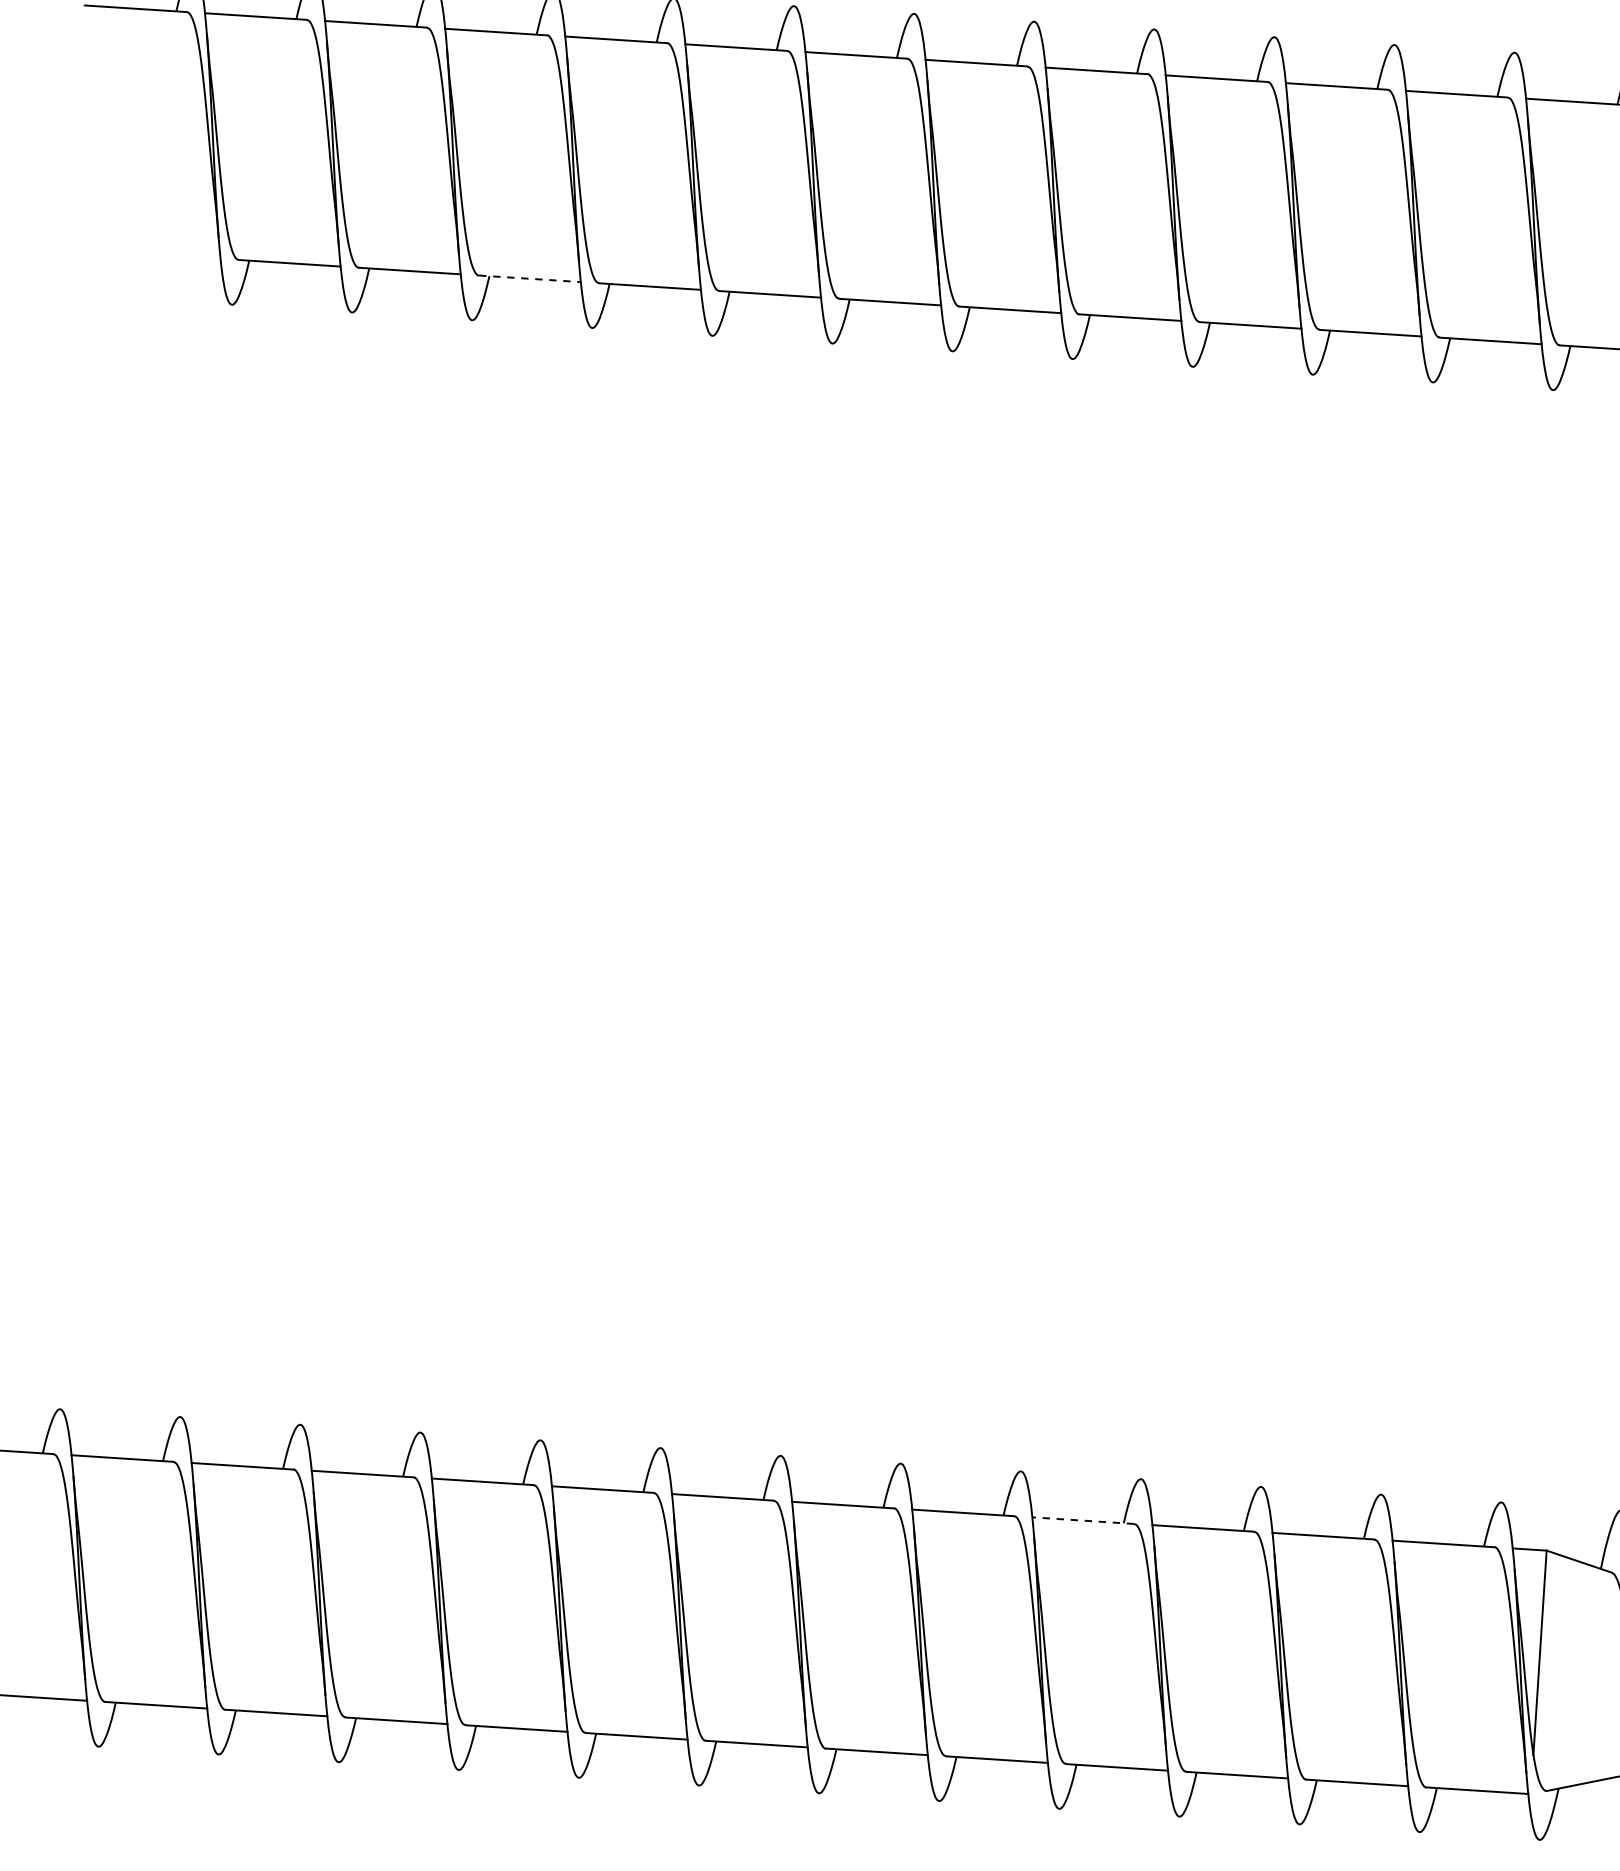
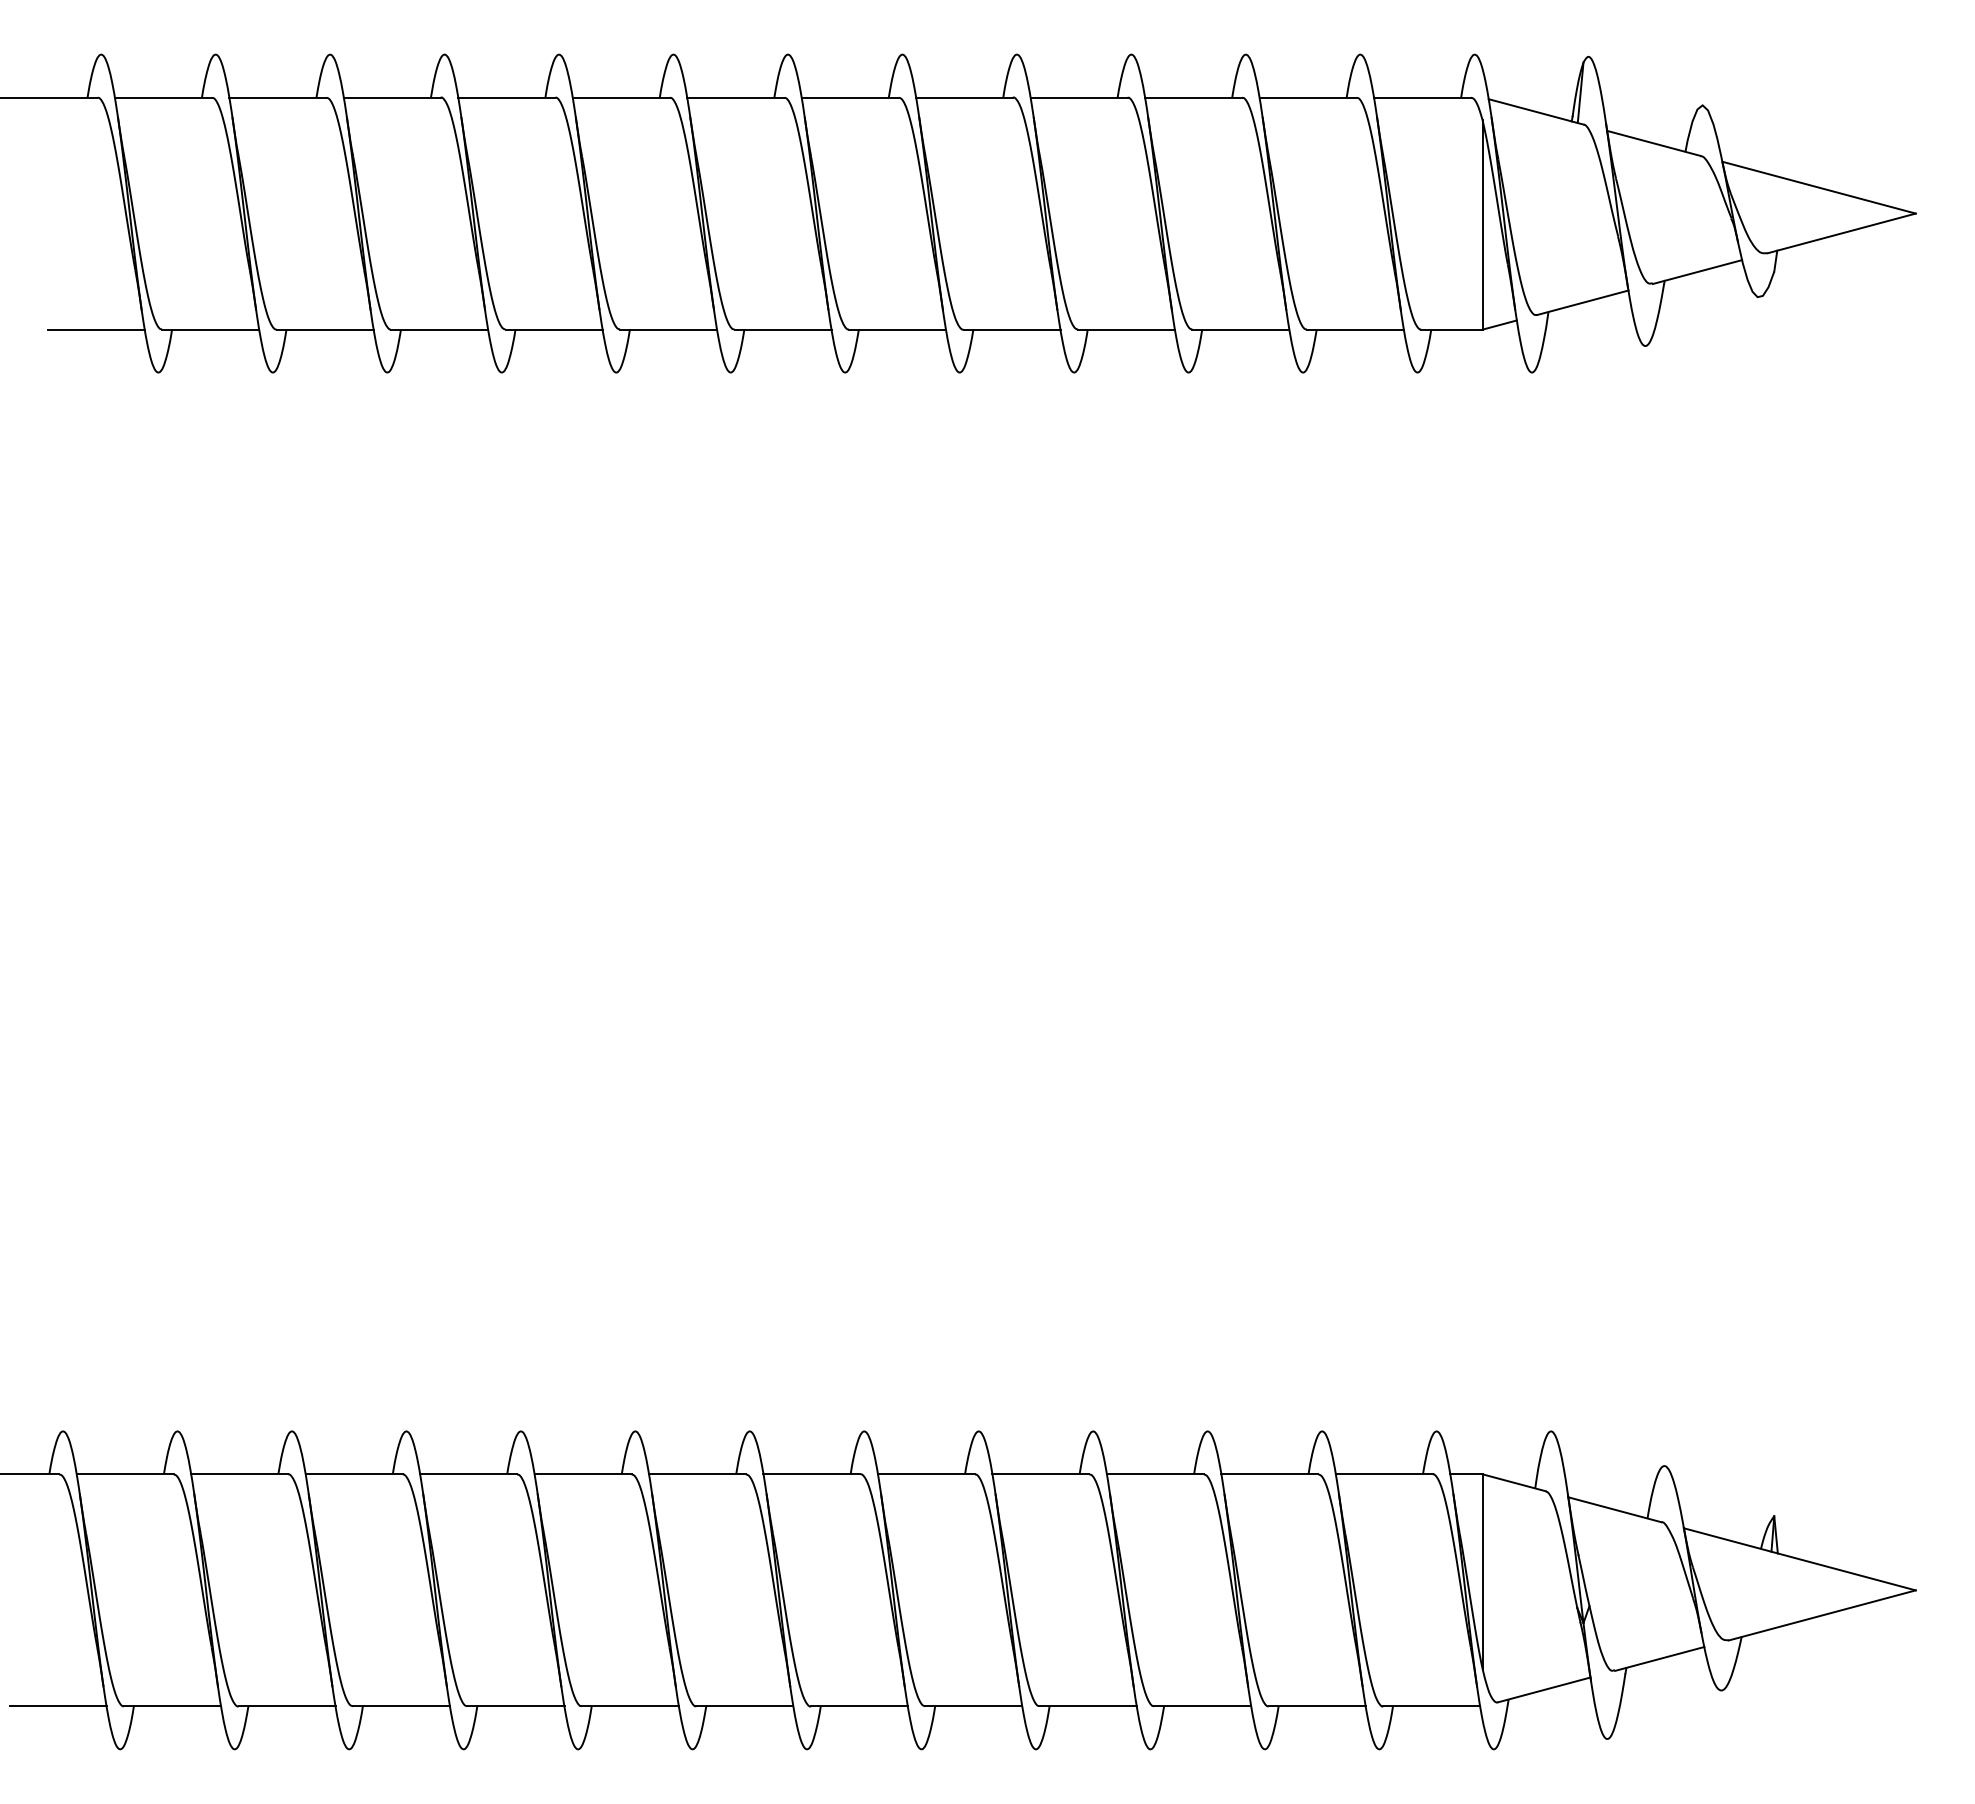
line: (168, 255) -> (95, 329), added
line: (530, 278) -> (440, 329), dashed -> solid
line: (1082, 1520) -> (1040, 1474), dashed -> solid

